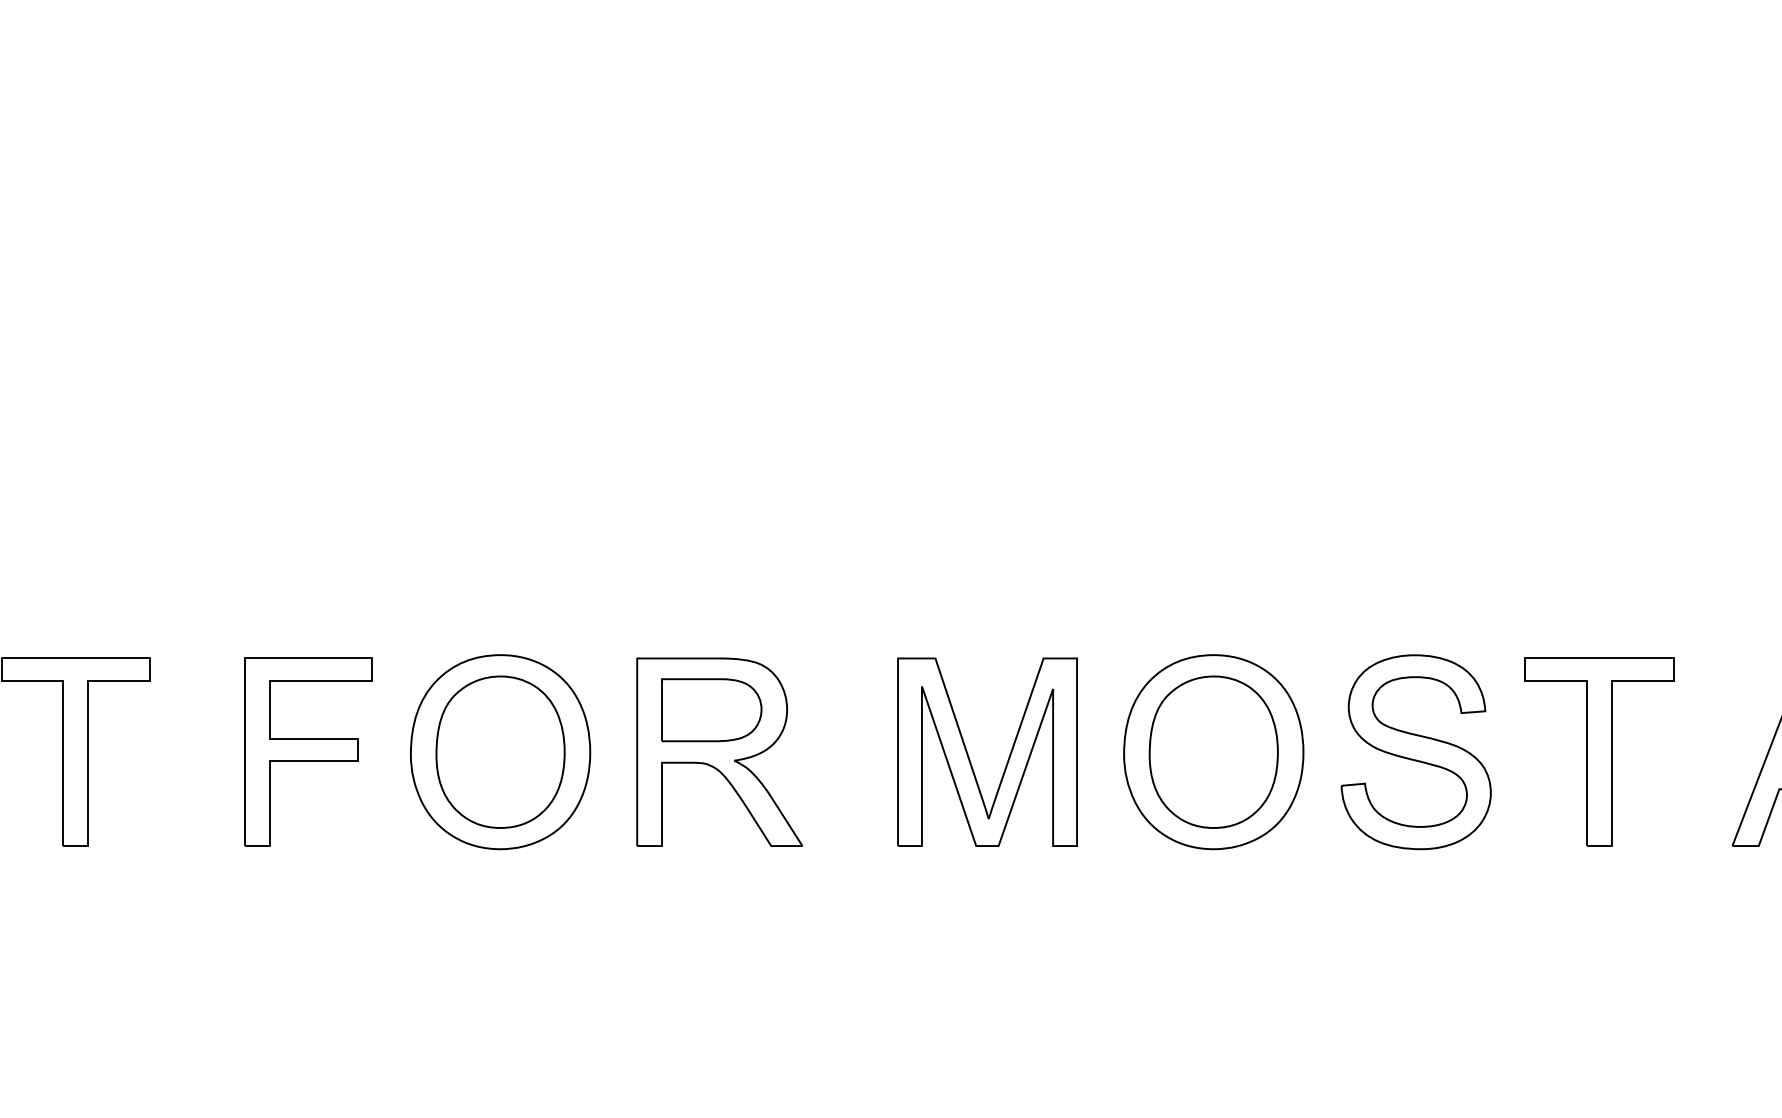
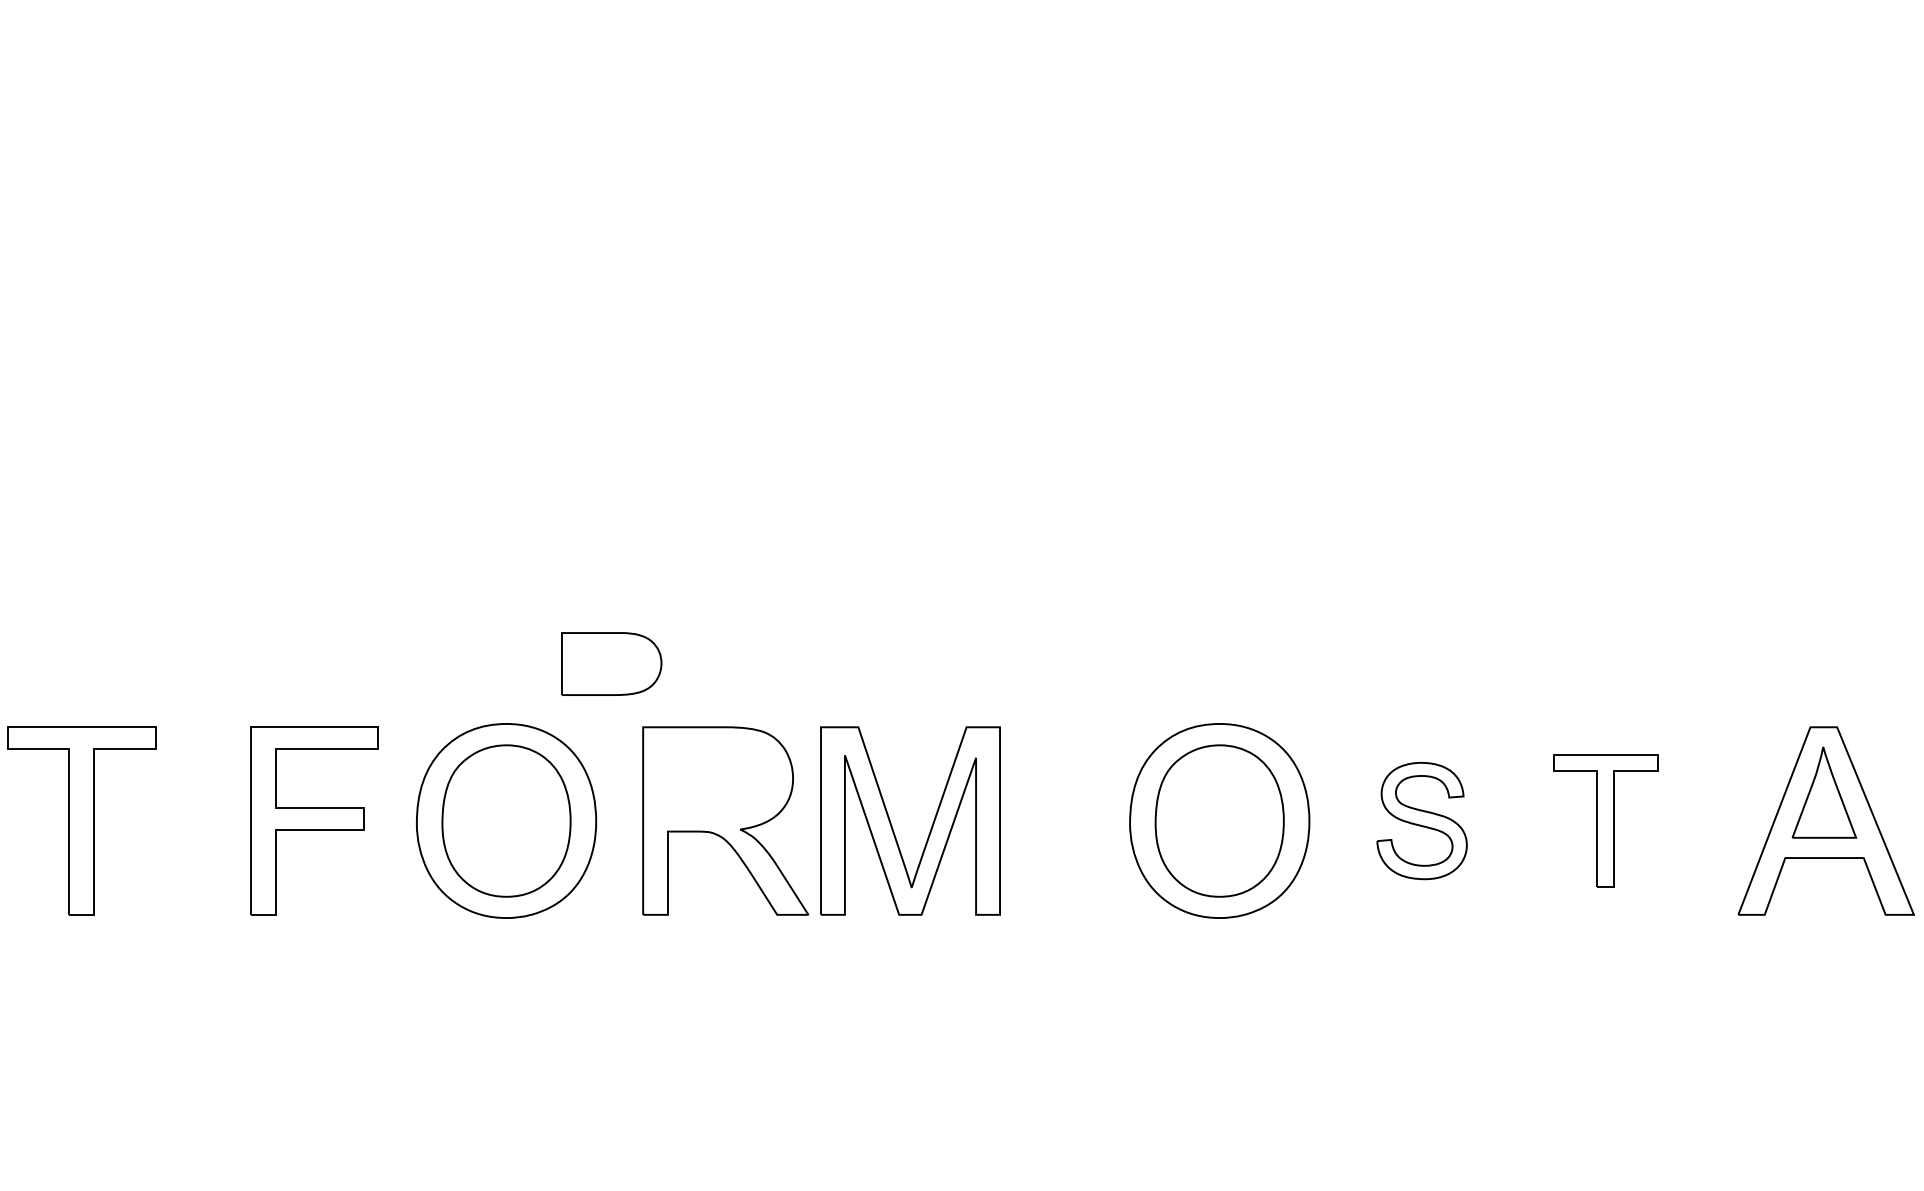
part: (711, 709) -> (611, 663), moved
part: (1415, 751) -> (1421, 820), size x0.6
part: (1599, 751) -> (1605, 820), size x0.7
part: (969, 756) -> (892, 825), moved

